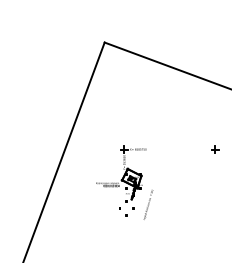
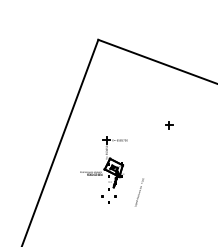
part: (215, 149) -> (169, 125), moved
part: (120, 180) -> (103, 169), moved

